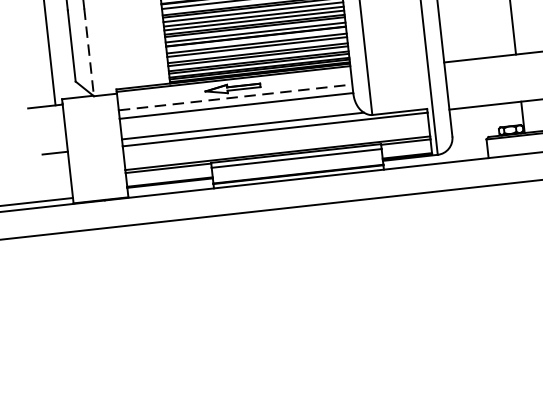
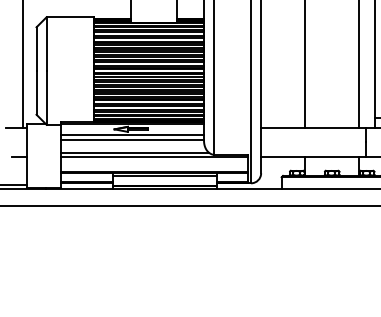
line: (88, 51) -> (46, 97), dashed -> solid
line: (235, 98) -> (132, 135), dashed -> solid

